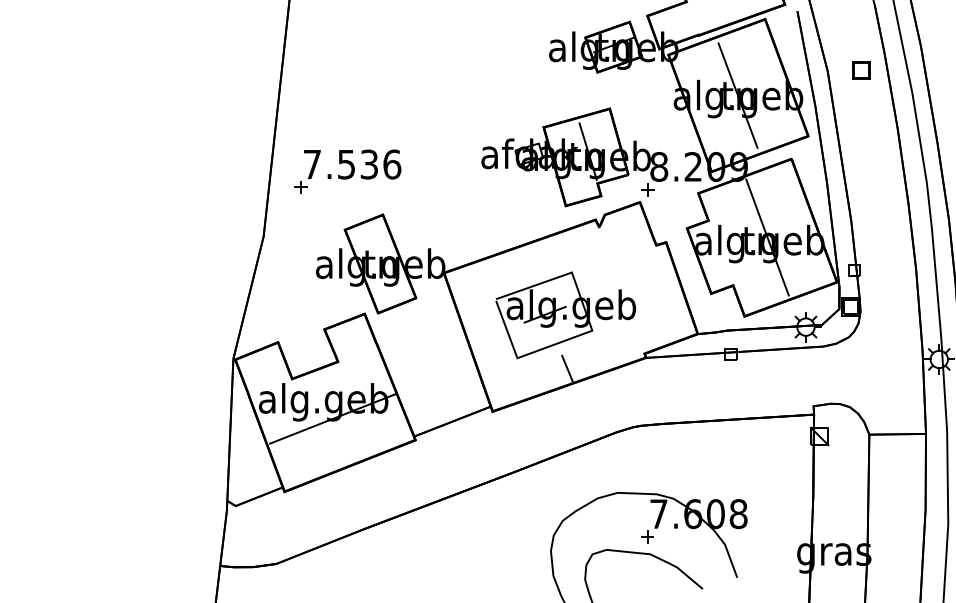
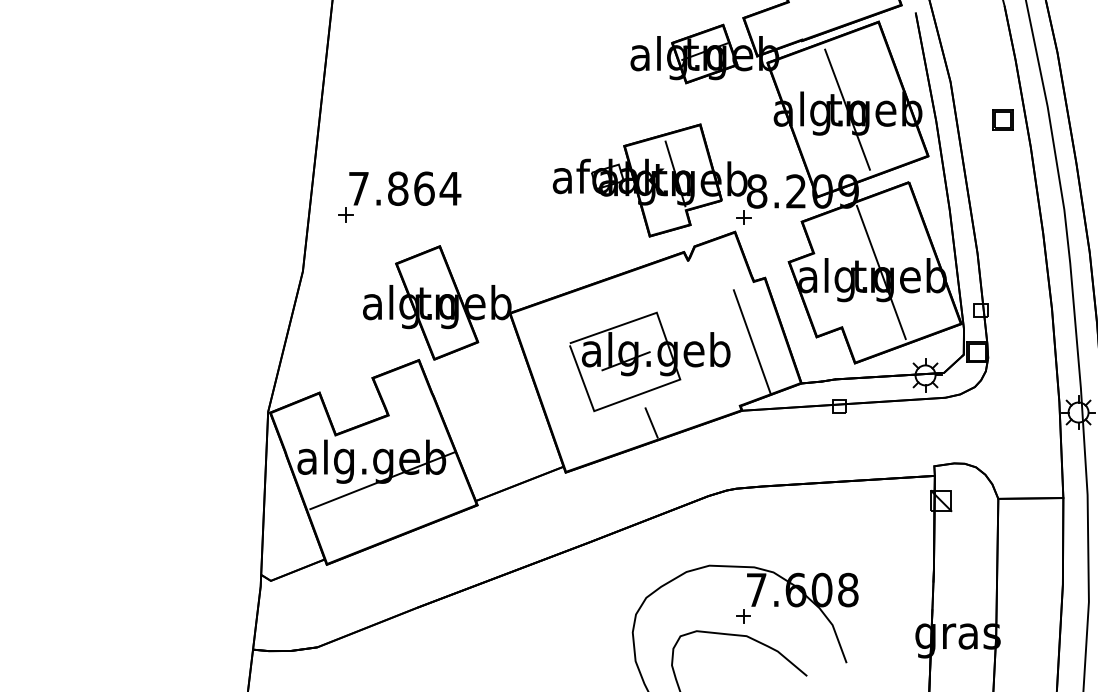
part: (861, 70) -> (1003, 119), moved
text: (369, 164) -> (424, 188), 7.536 -> 7.864
line: (655, 297) -> (752, 341), added

